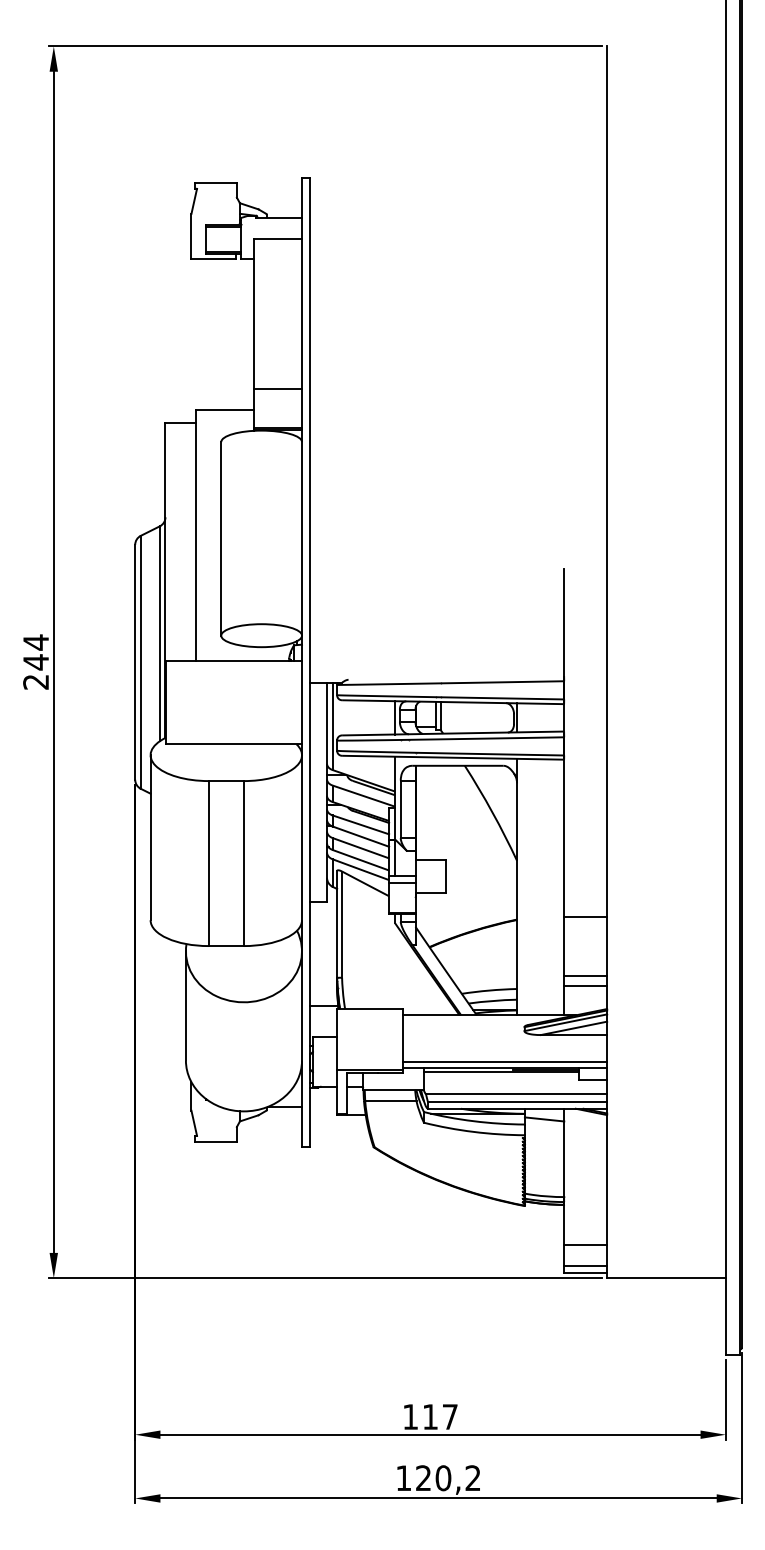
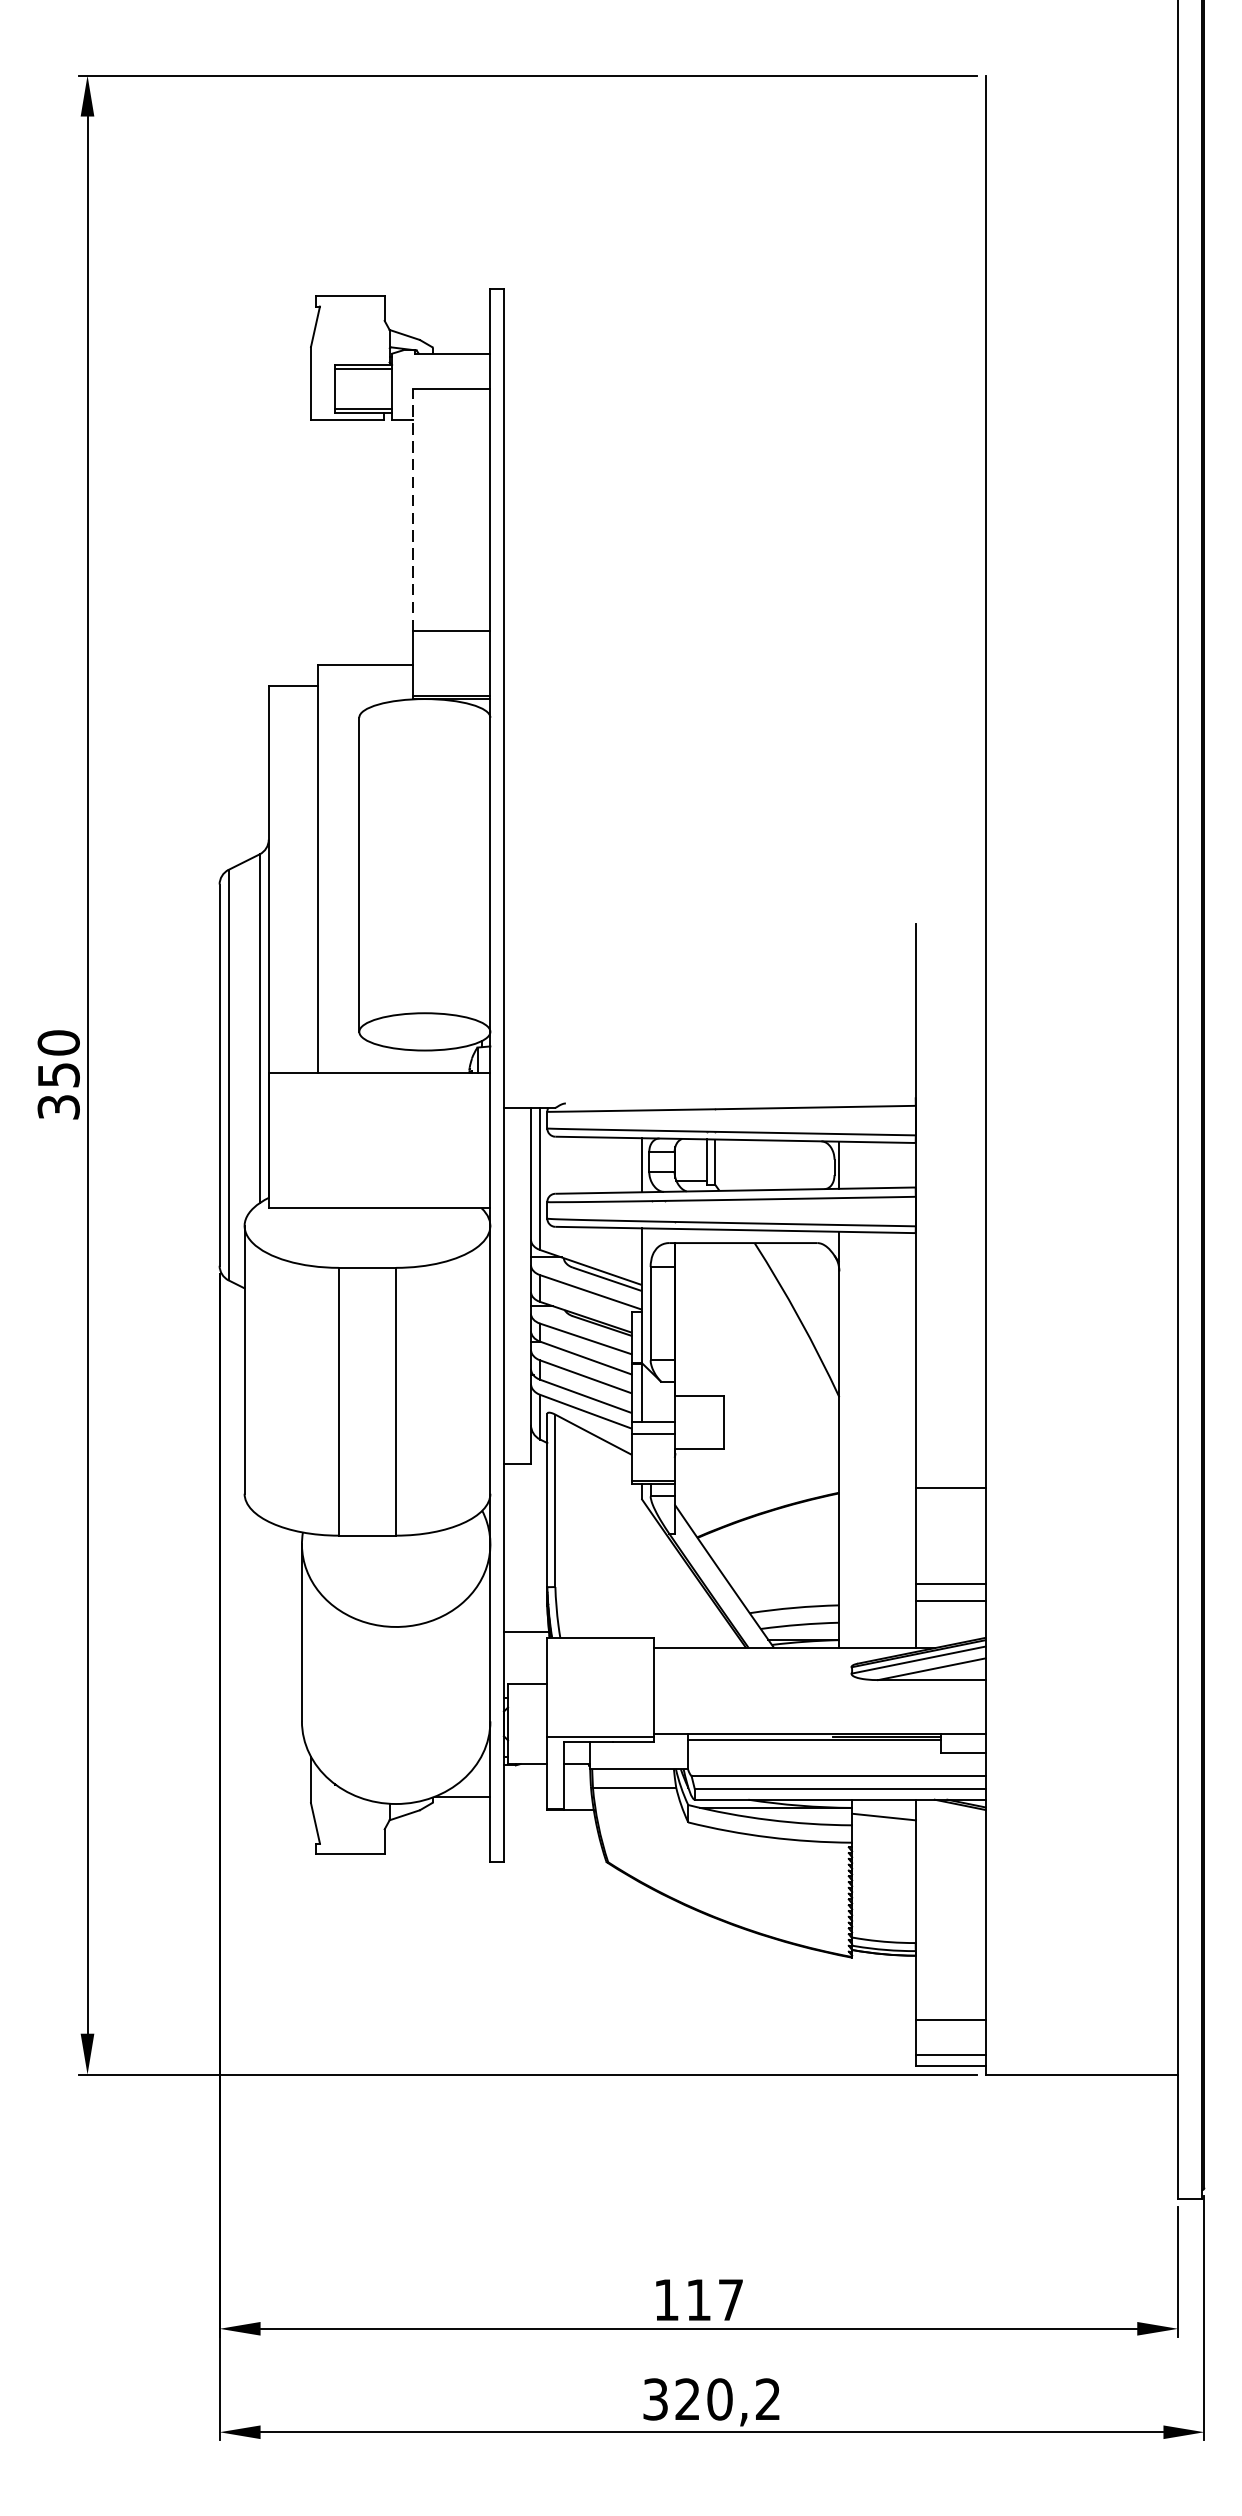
line: (254, 314) -> (413, 510), solid -> dashed
text: (36, 661) -> (59, 1073), 244 -> 350
line: (504, 1061) -> (819, 1723), removed
text: (403, 1478) -> (655, 2399), 120,2 -> 320,2

